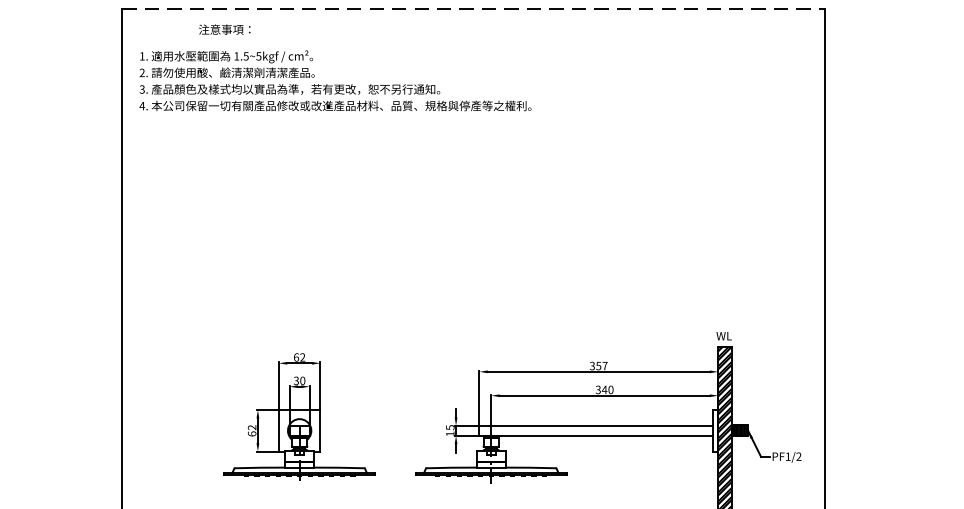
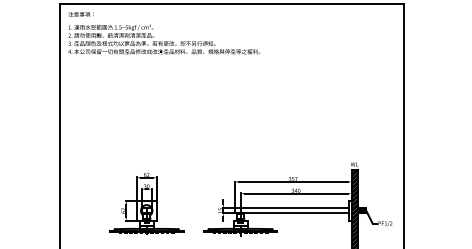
line: (472, 9) -> (231, 4), dashed -> solid
text: (223, 29) -> (80, 14), moved

